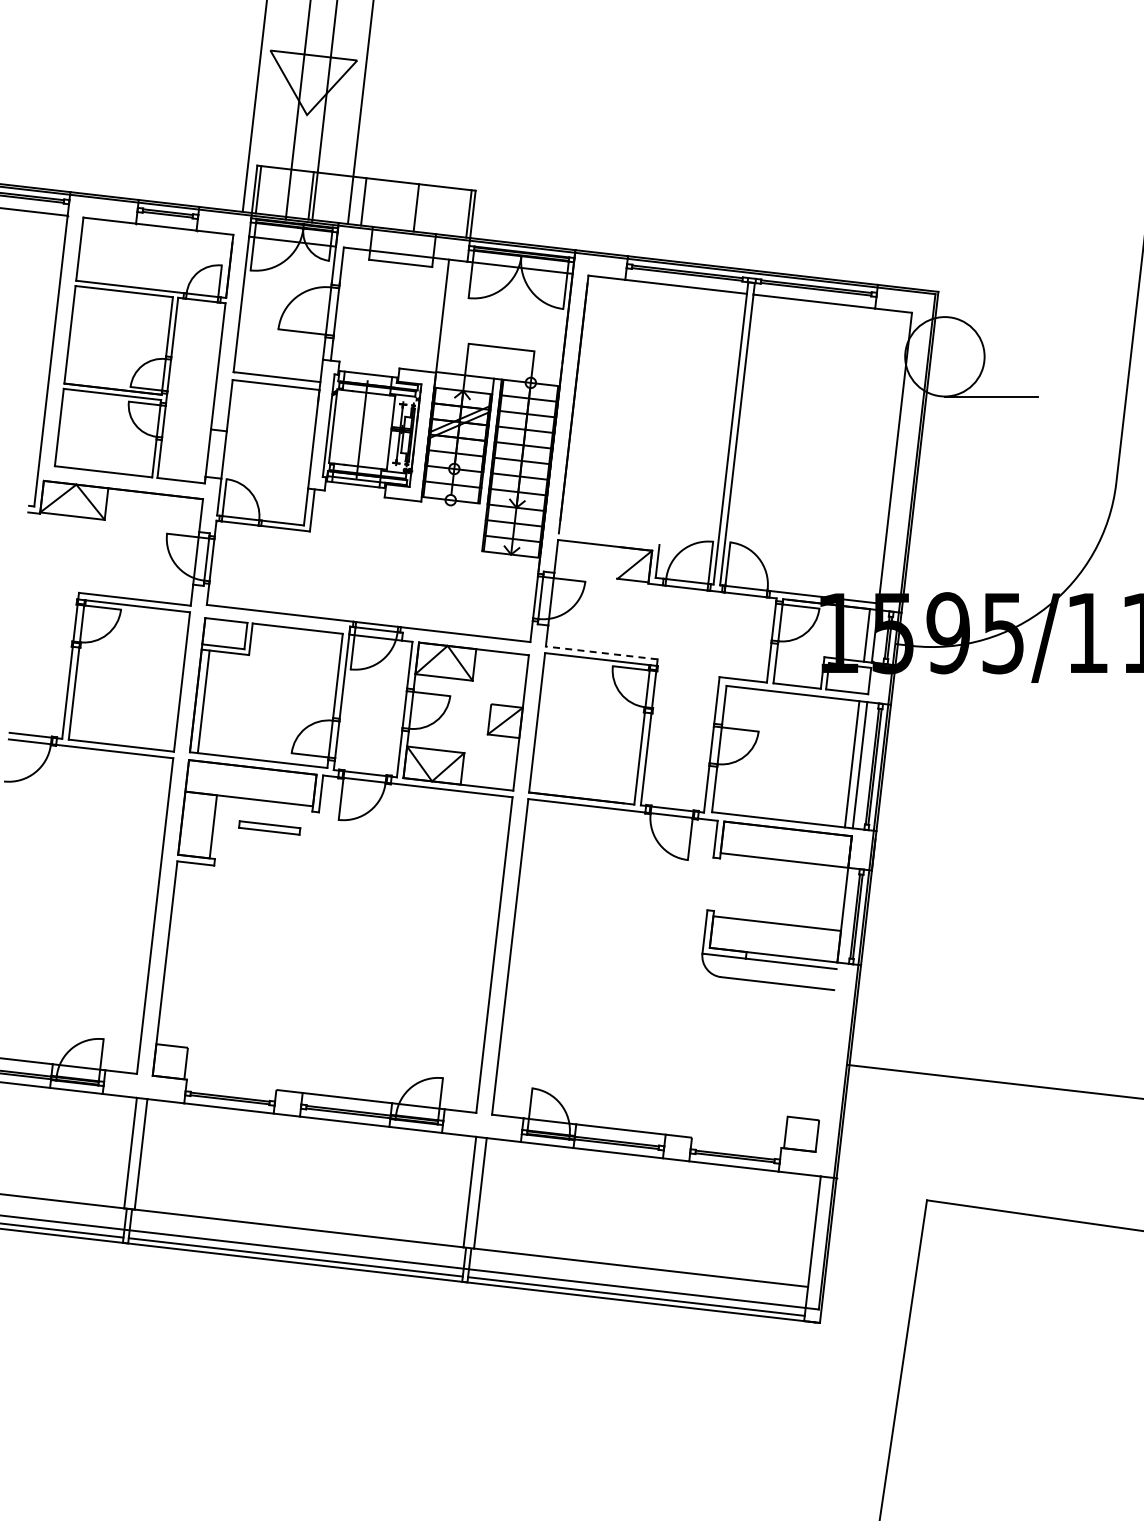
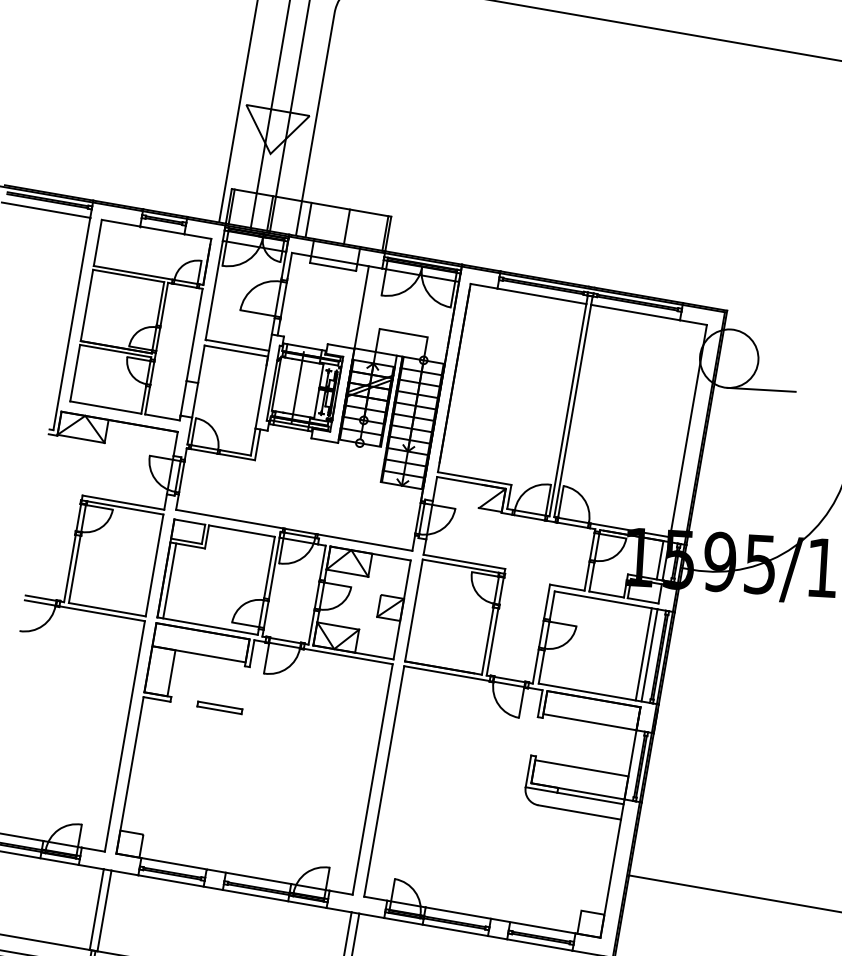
line: (608, 538) -> (474, 478), added
line: (601, 652) -> (464, 561), dashed -> solid
part: (269, 827) -> (219, 707), moved
line: (826, 1056) -> (612, 868), added
line: (231, 1084) -> (173, 863), added
line: (736, 1142) -> (542, 927), added

